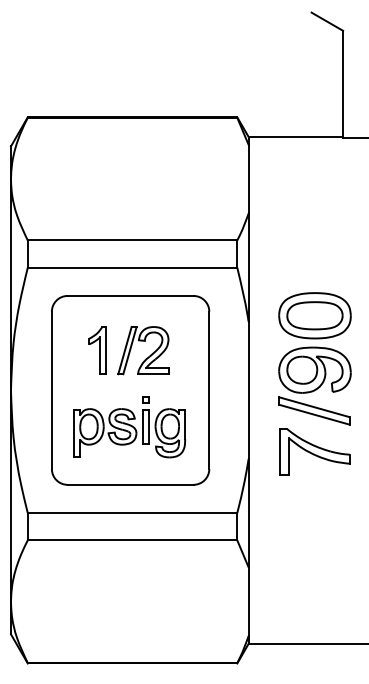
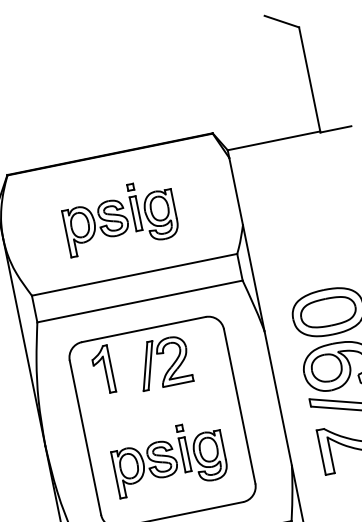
part: (129, 181) -> (119, 217), added
part: (97, 350) -> (102, 370), moved
part: (146, 357) -> (168, 369), moved

